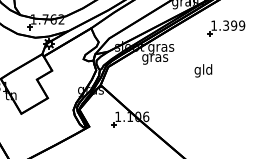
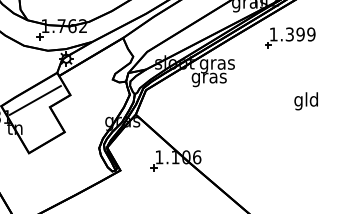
part: (226, 27) -> (290, 37), moved
text: (202, 70) -> (305, 101), moved
line: (25, 74) -> (34, 100), added

